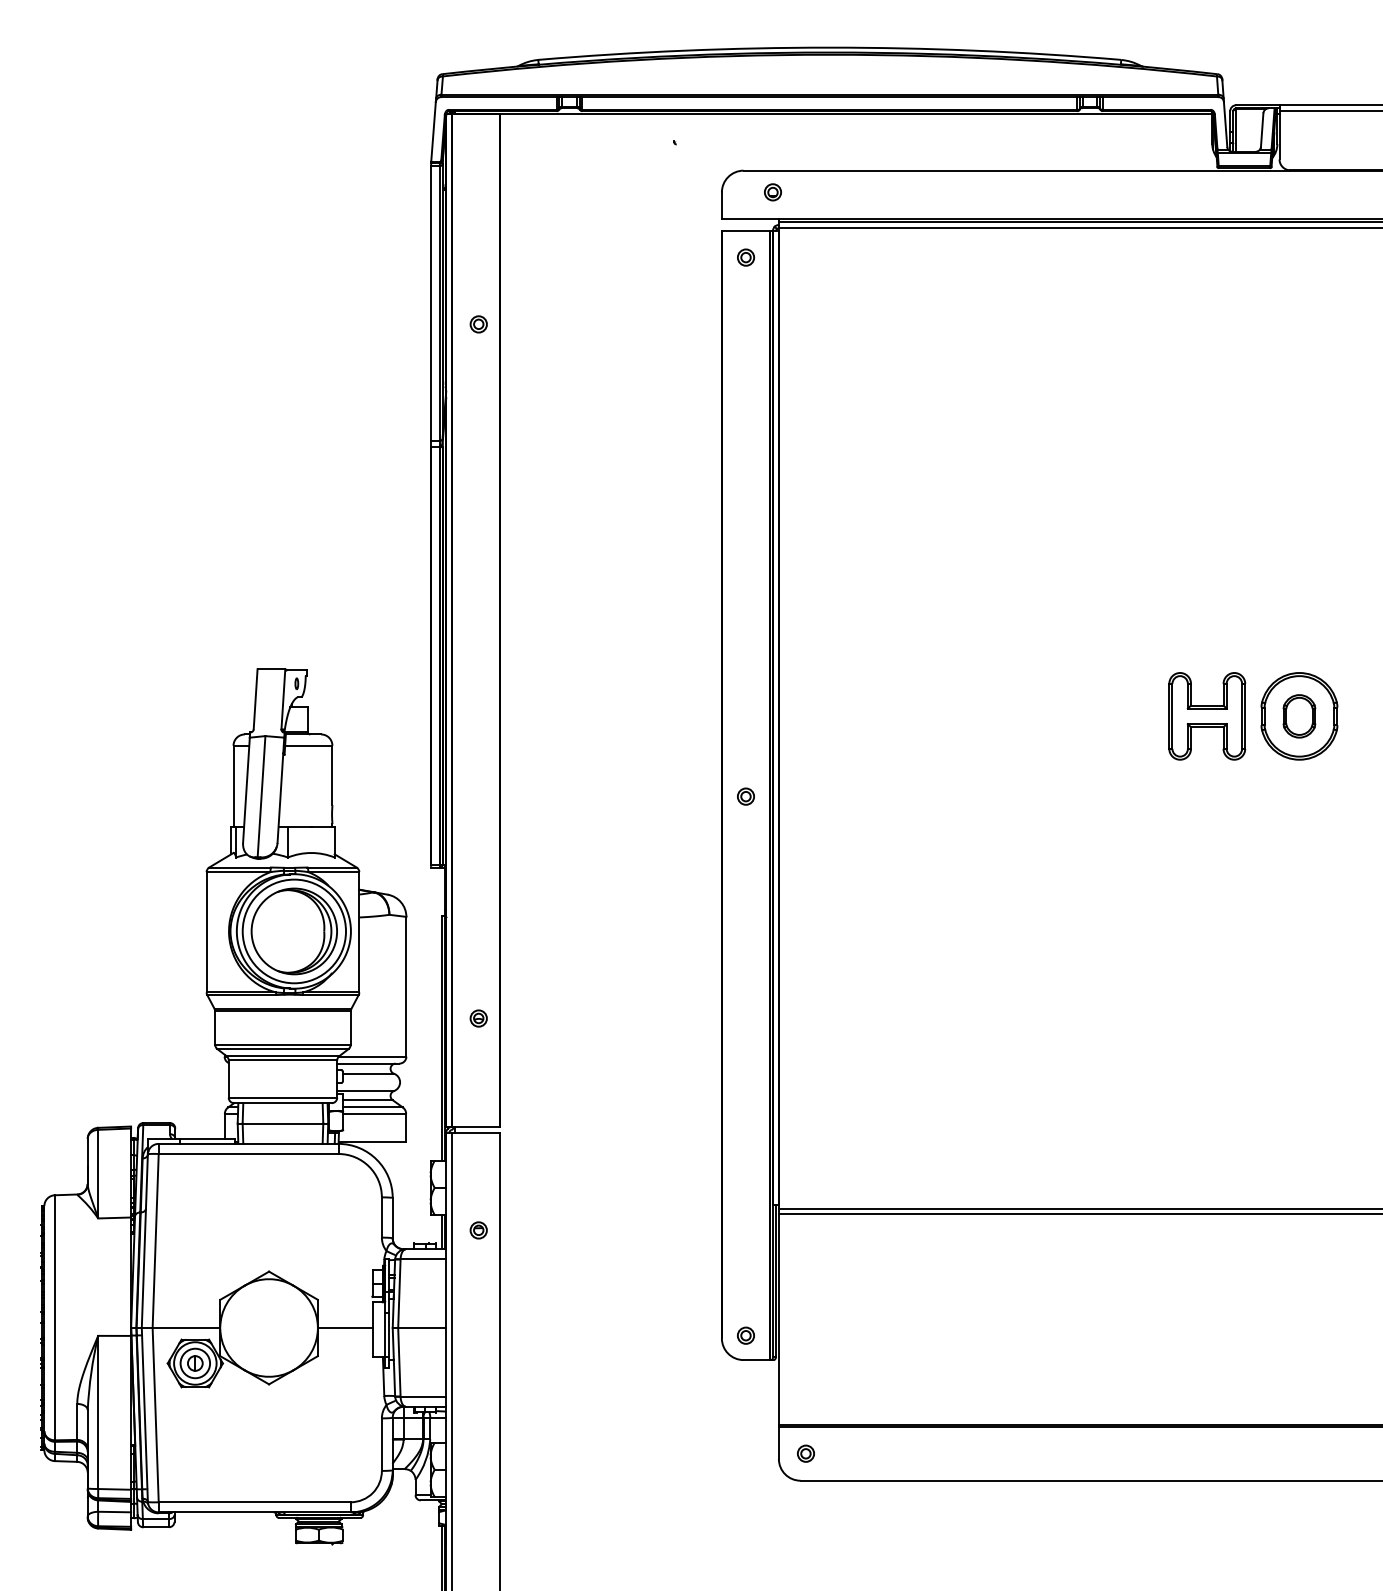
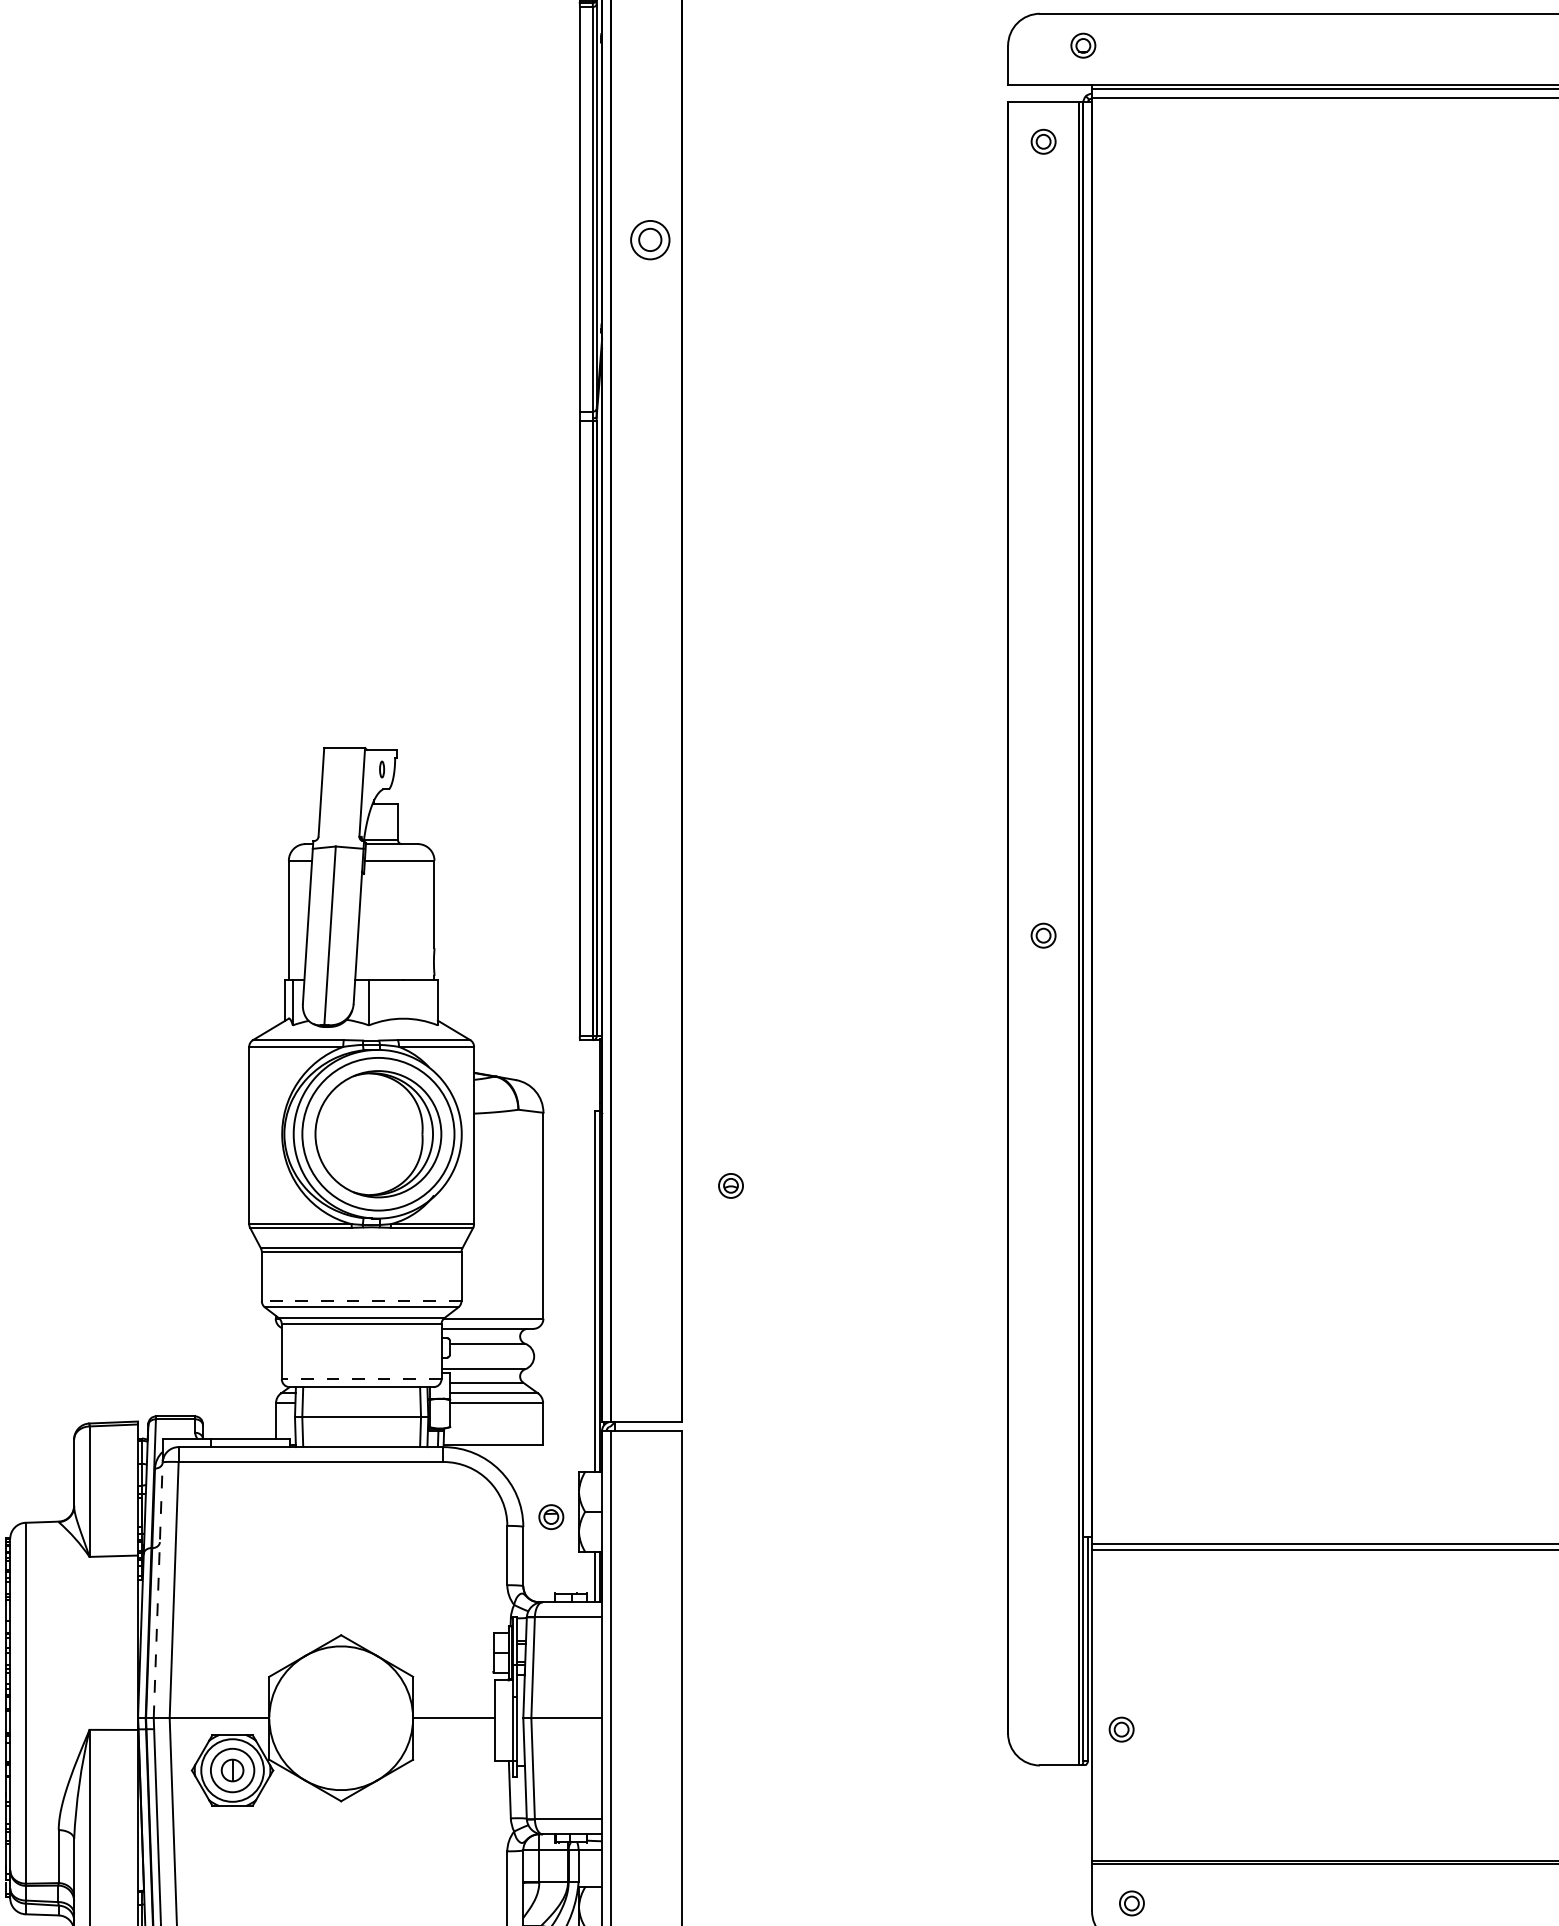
part: (478, 324) -> (649, 240), size x1.6
part: (478, 1018) -> (730, 1185), moved
line: (282, 1044) -> (360, 1300), solid -> dashed
line: (282, 1097) -> (360, 1378), solid -> dashed
part: (478, 1230) -> (550, 1517), moved
line: (144, 1241) -> (157, 1590), solid -> dashed
part: (745, 1335) -> (1120, 1729), moved

